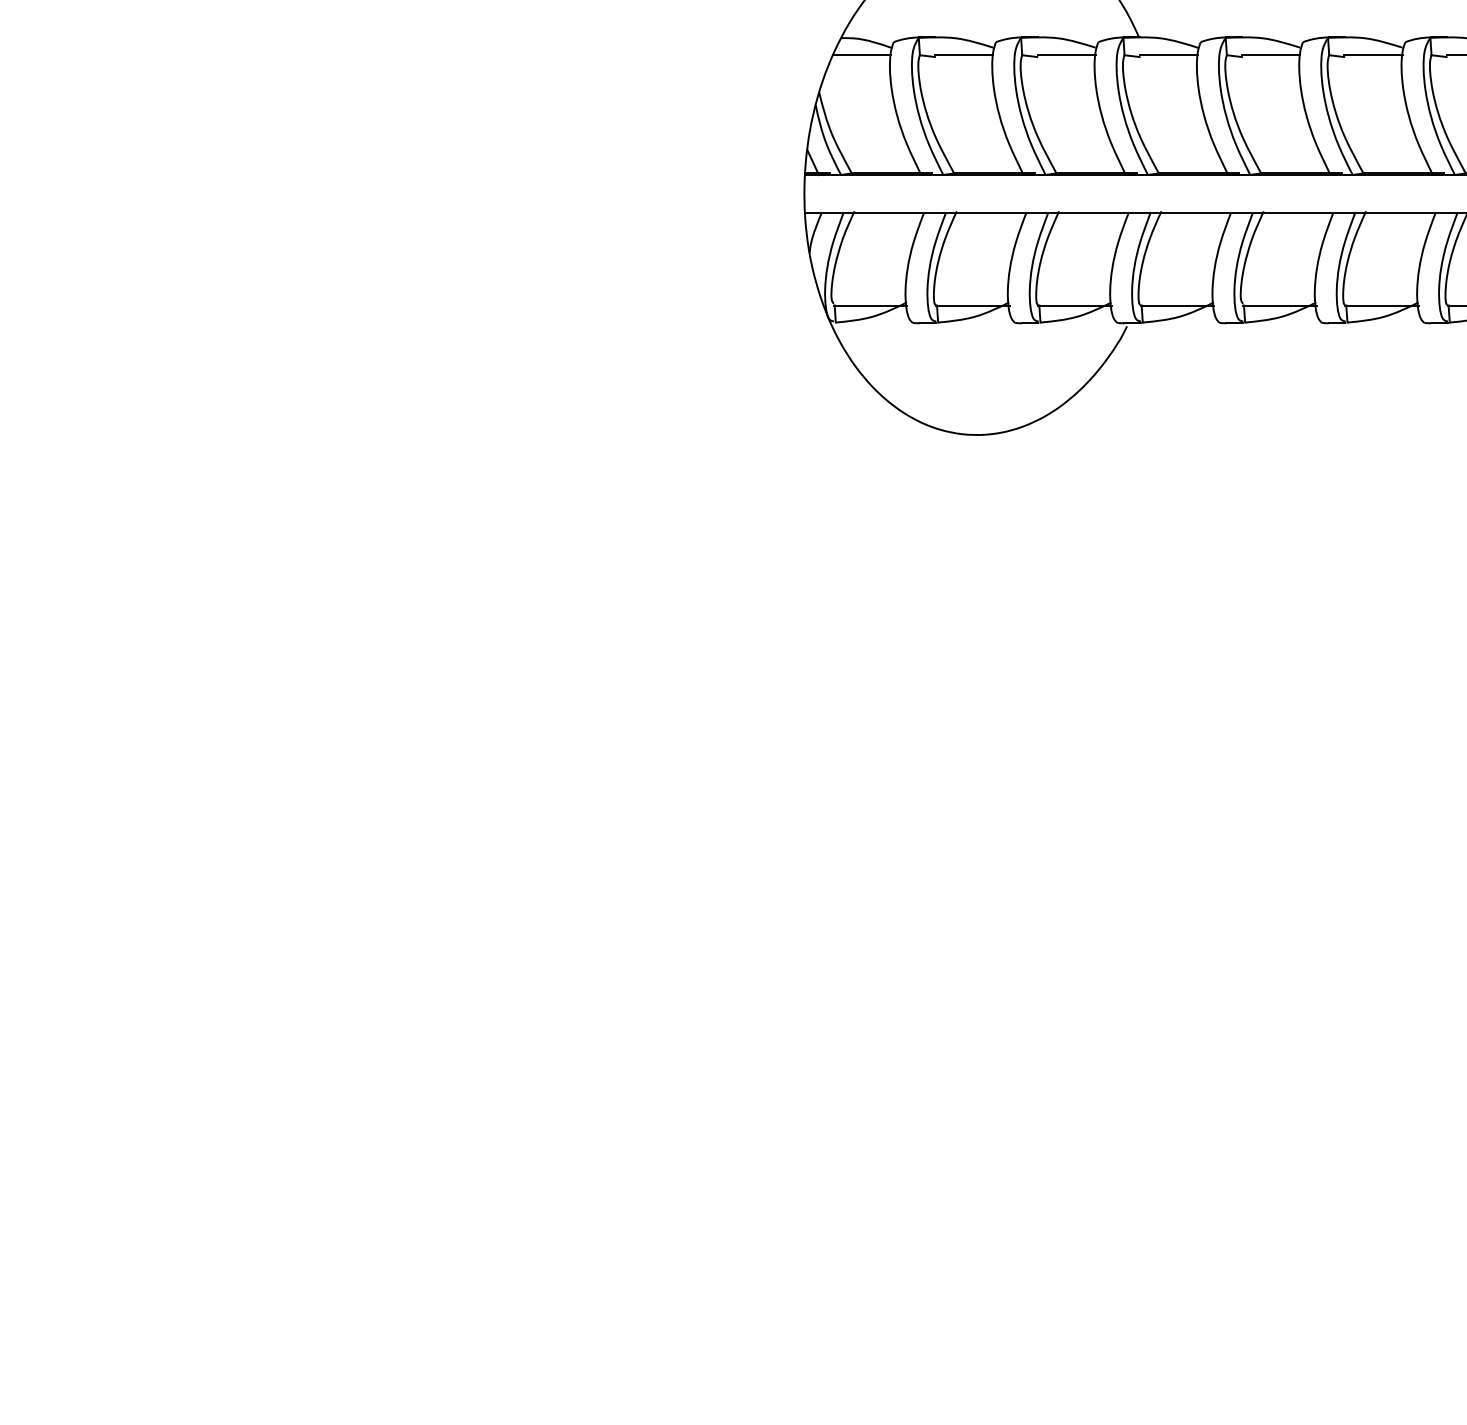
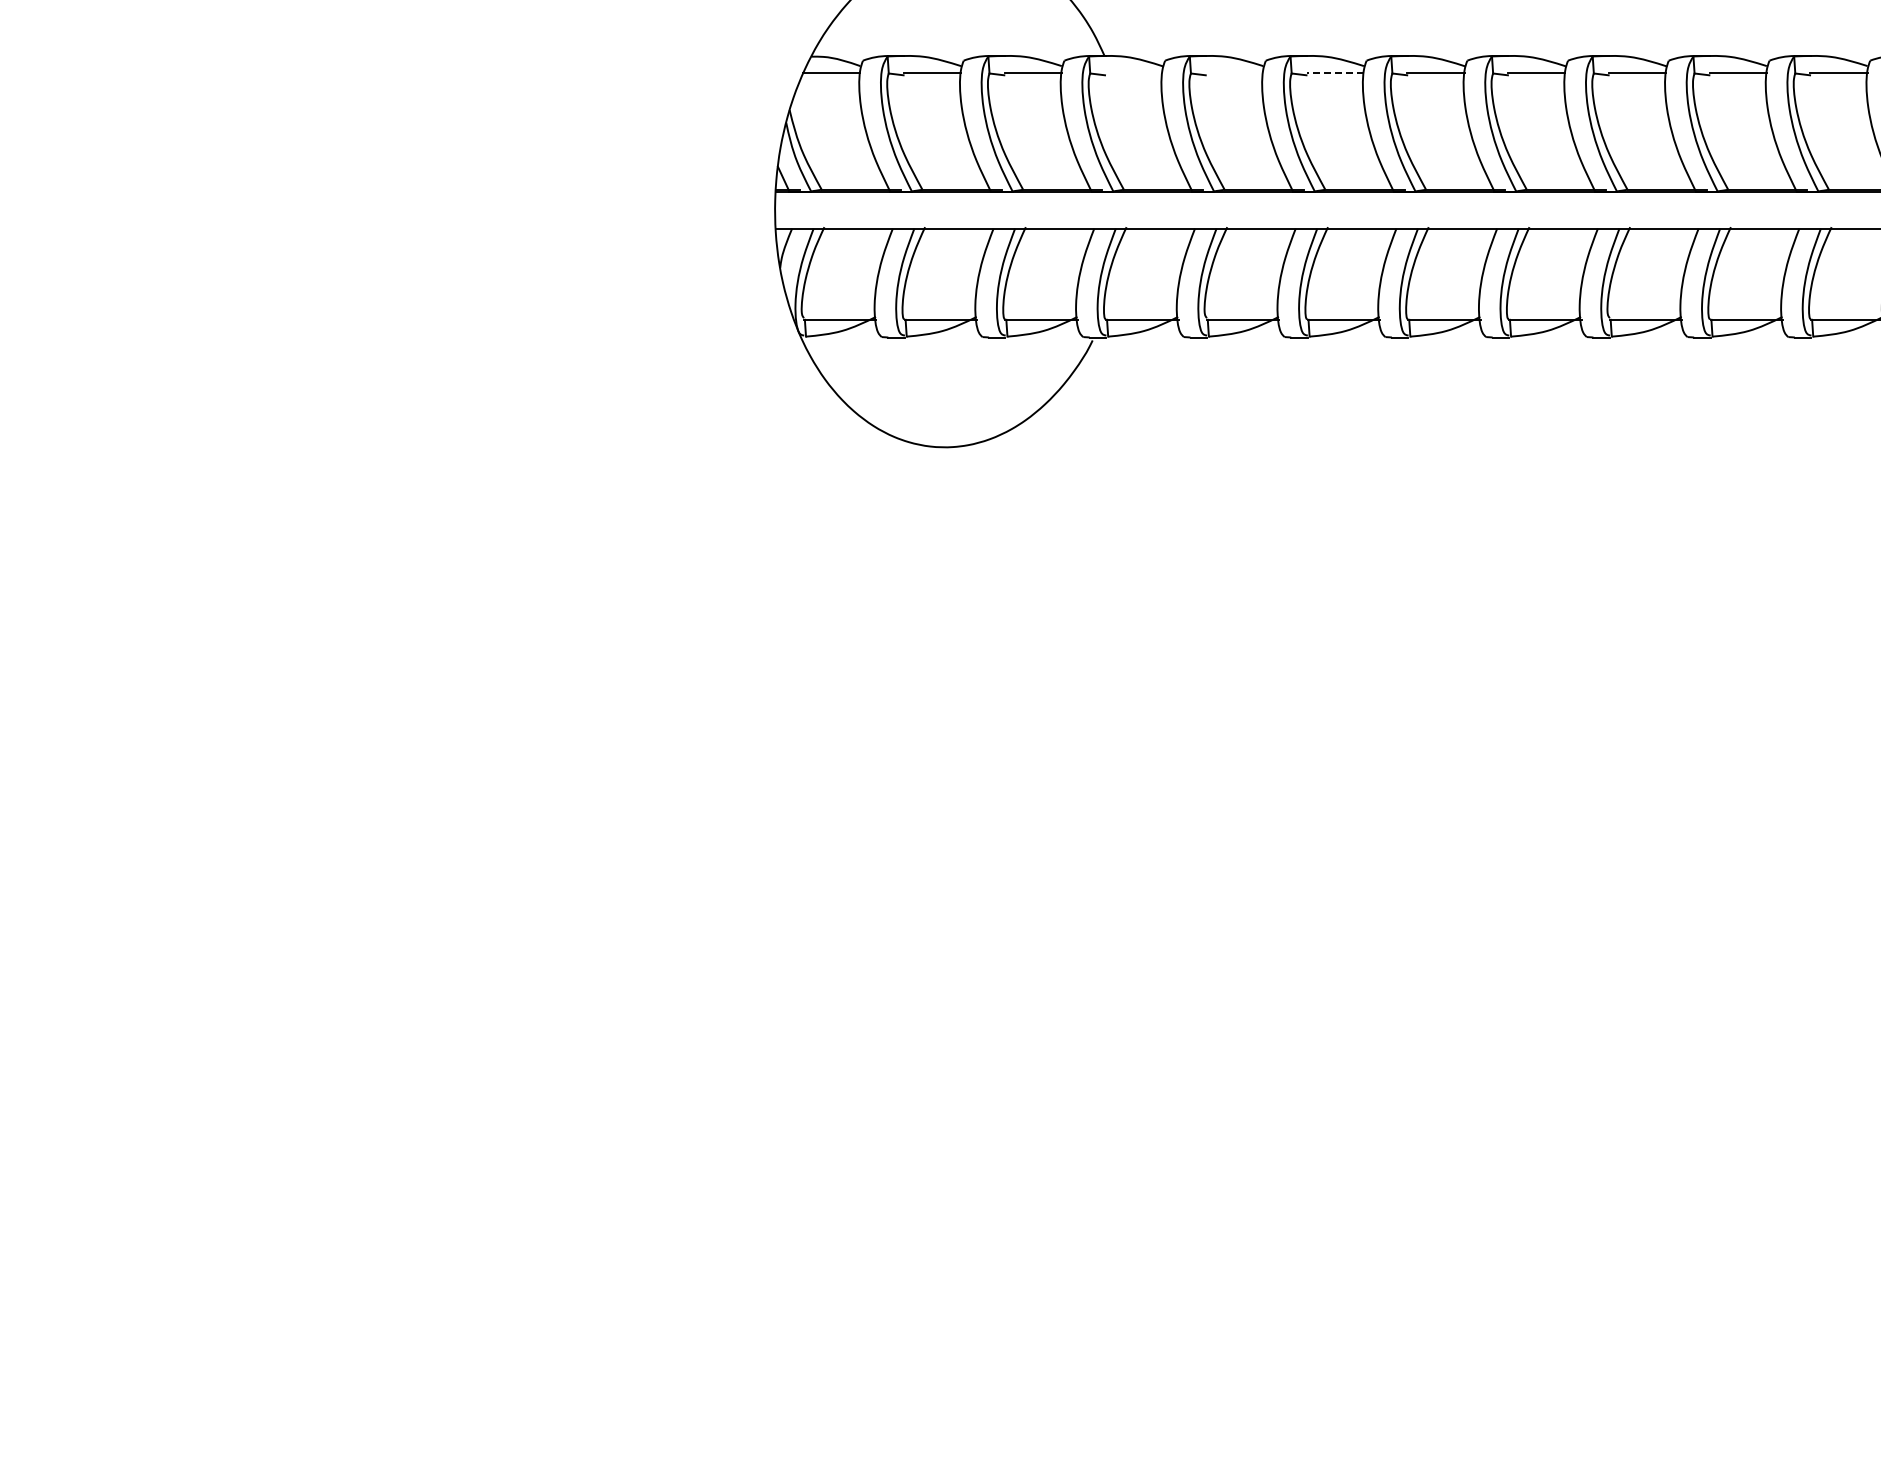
line: (1168, 55) -> (1133, 73), removed
line: (1271, 55) -> (1234, 73), removed
line: (1373, 55) -> (1335, 73), solid -> dashed

